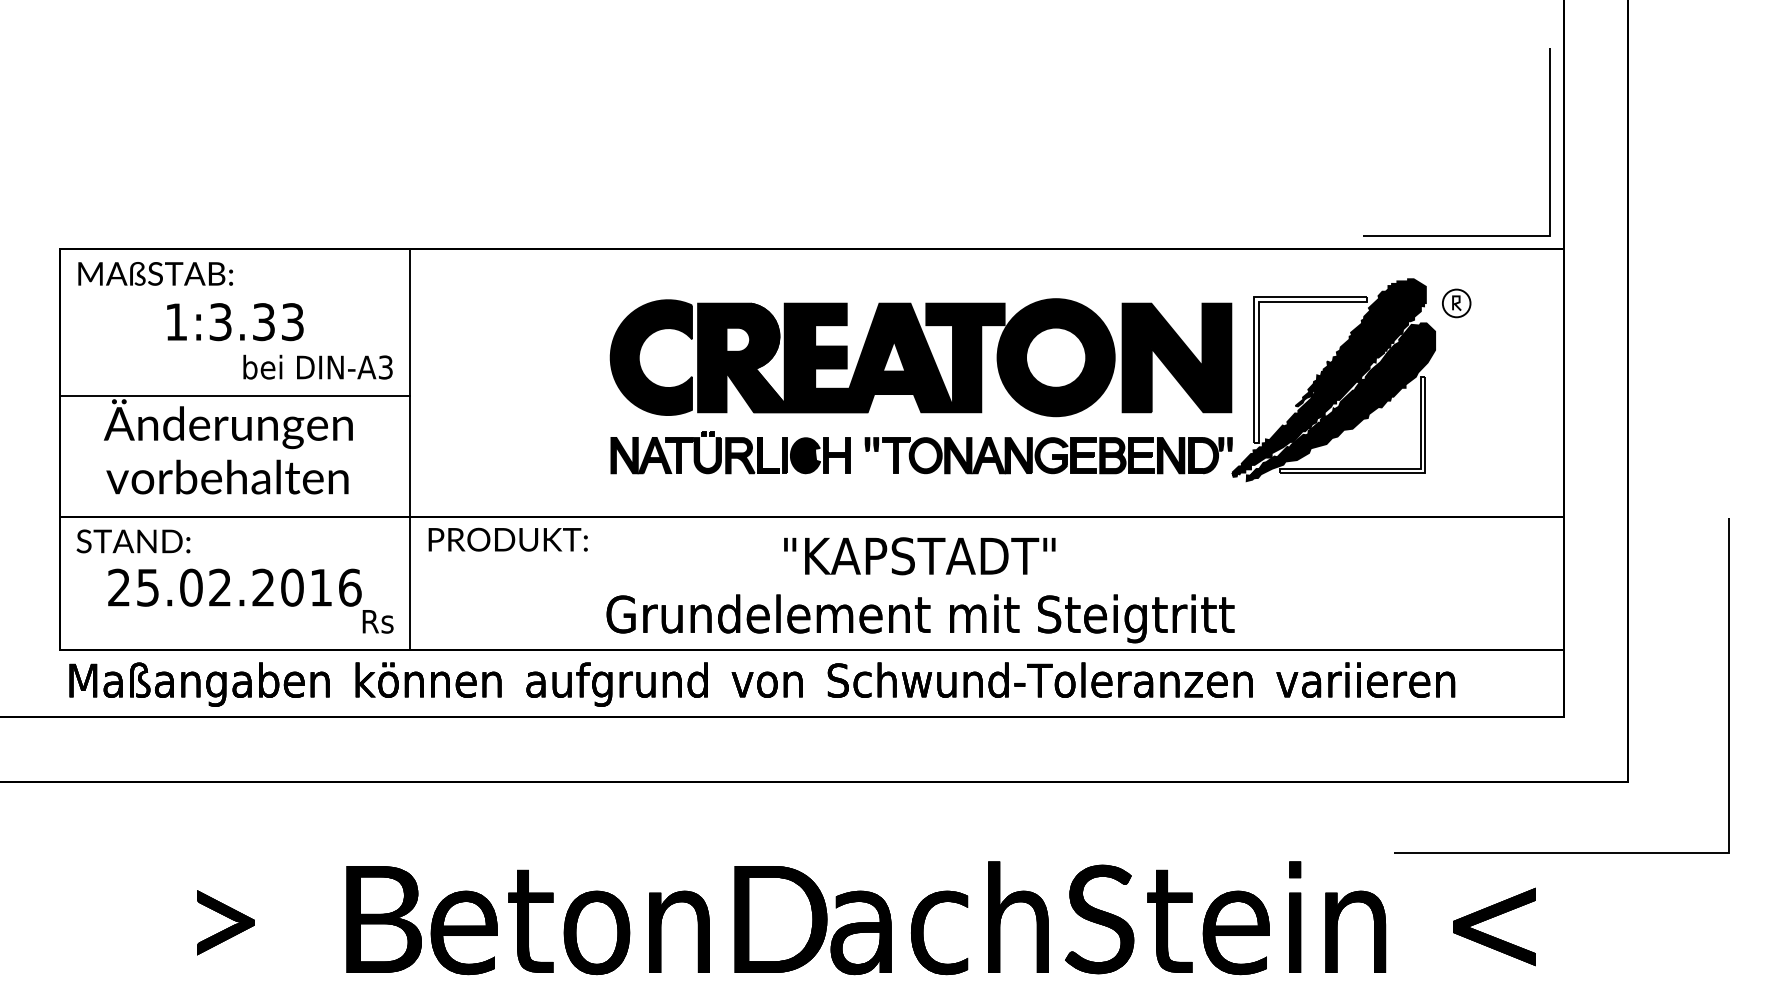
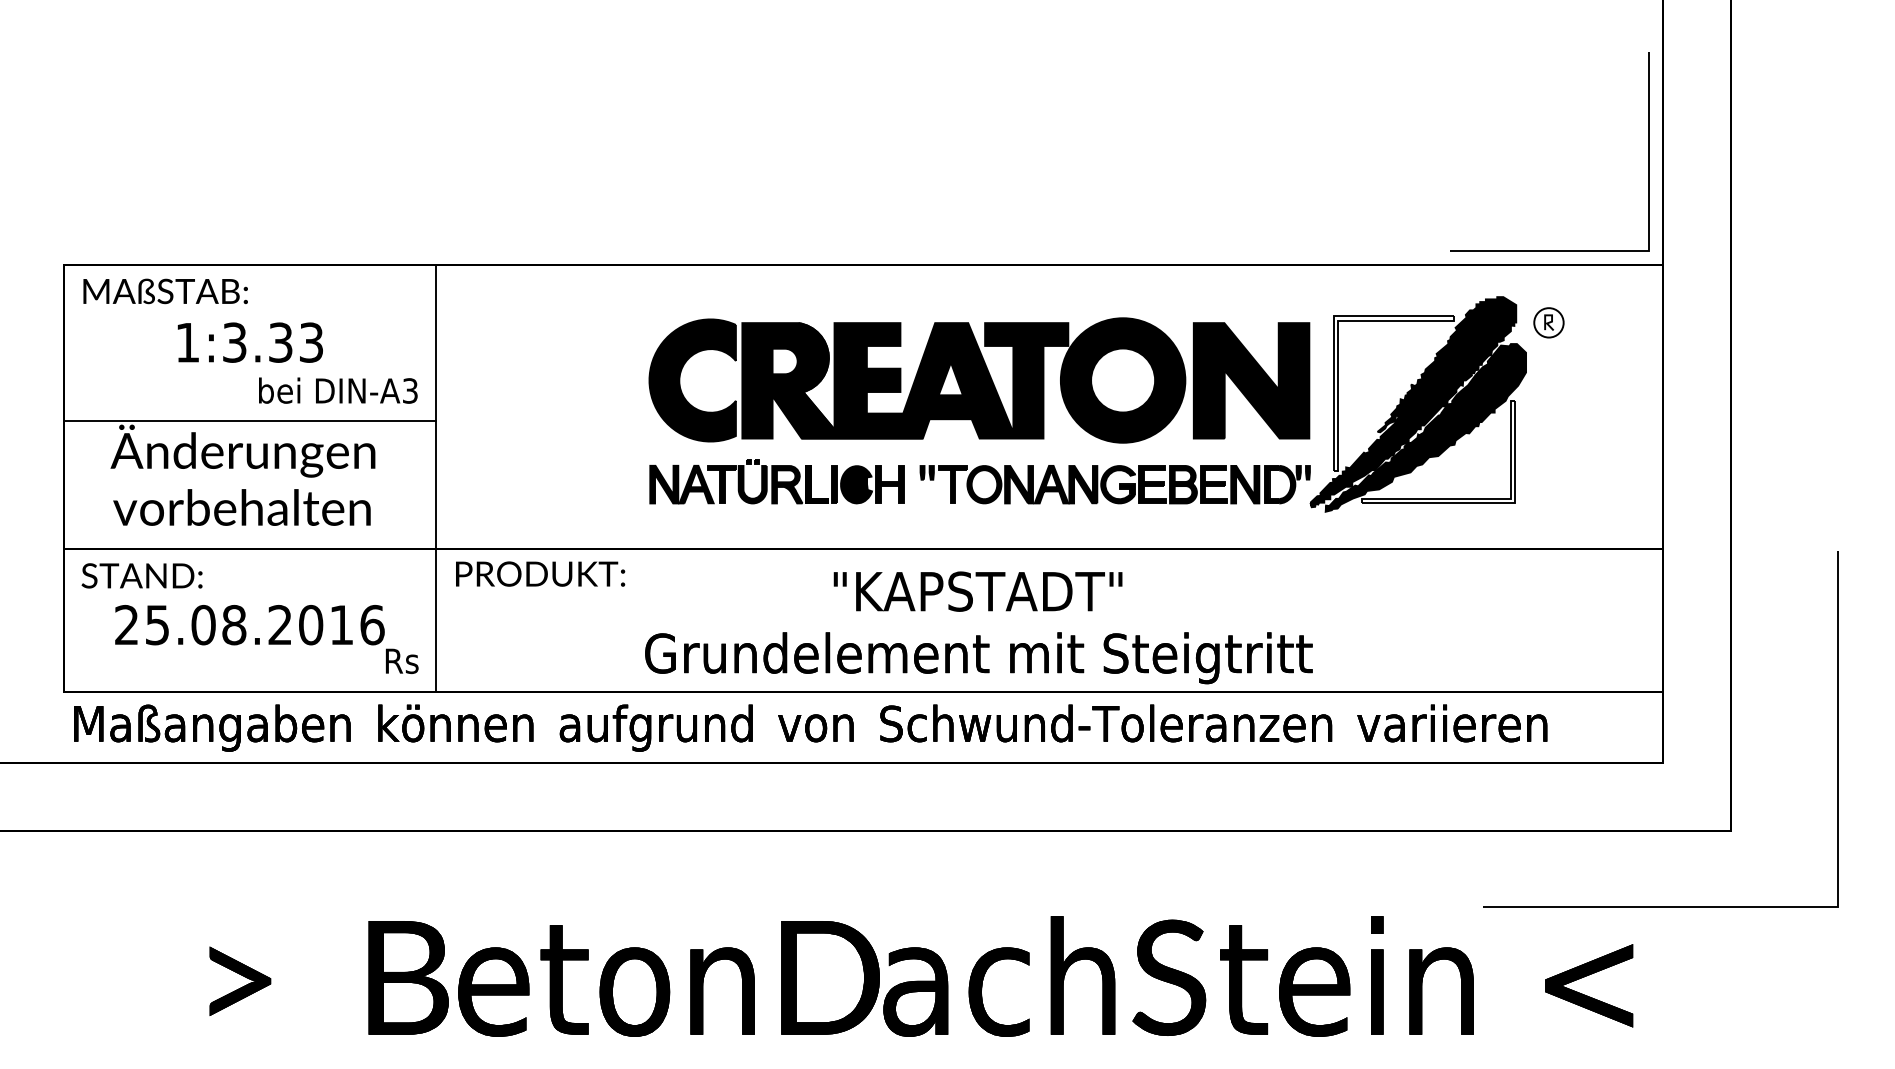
text: (220, 587) -> (234, 624), 25.02.2016 -> 25.08.2016

